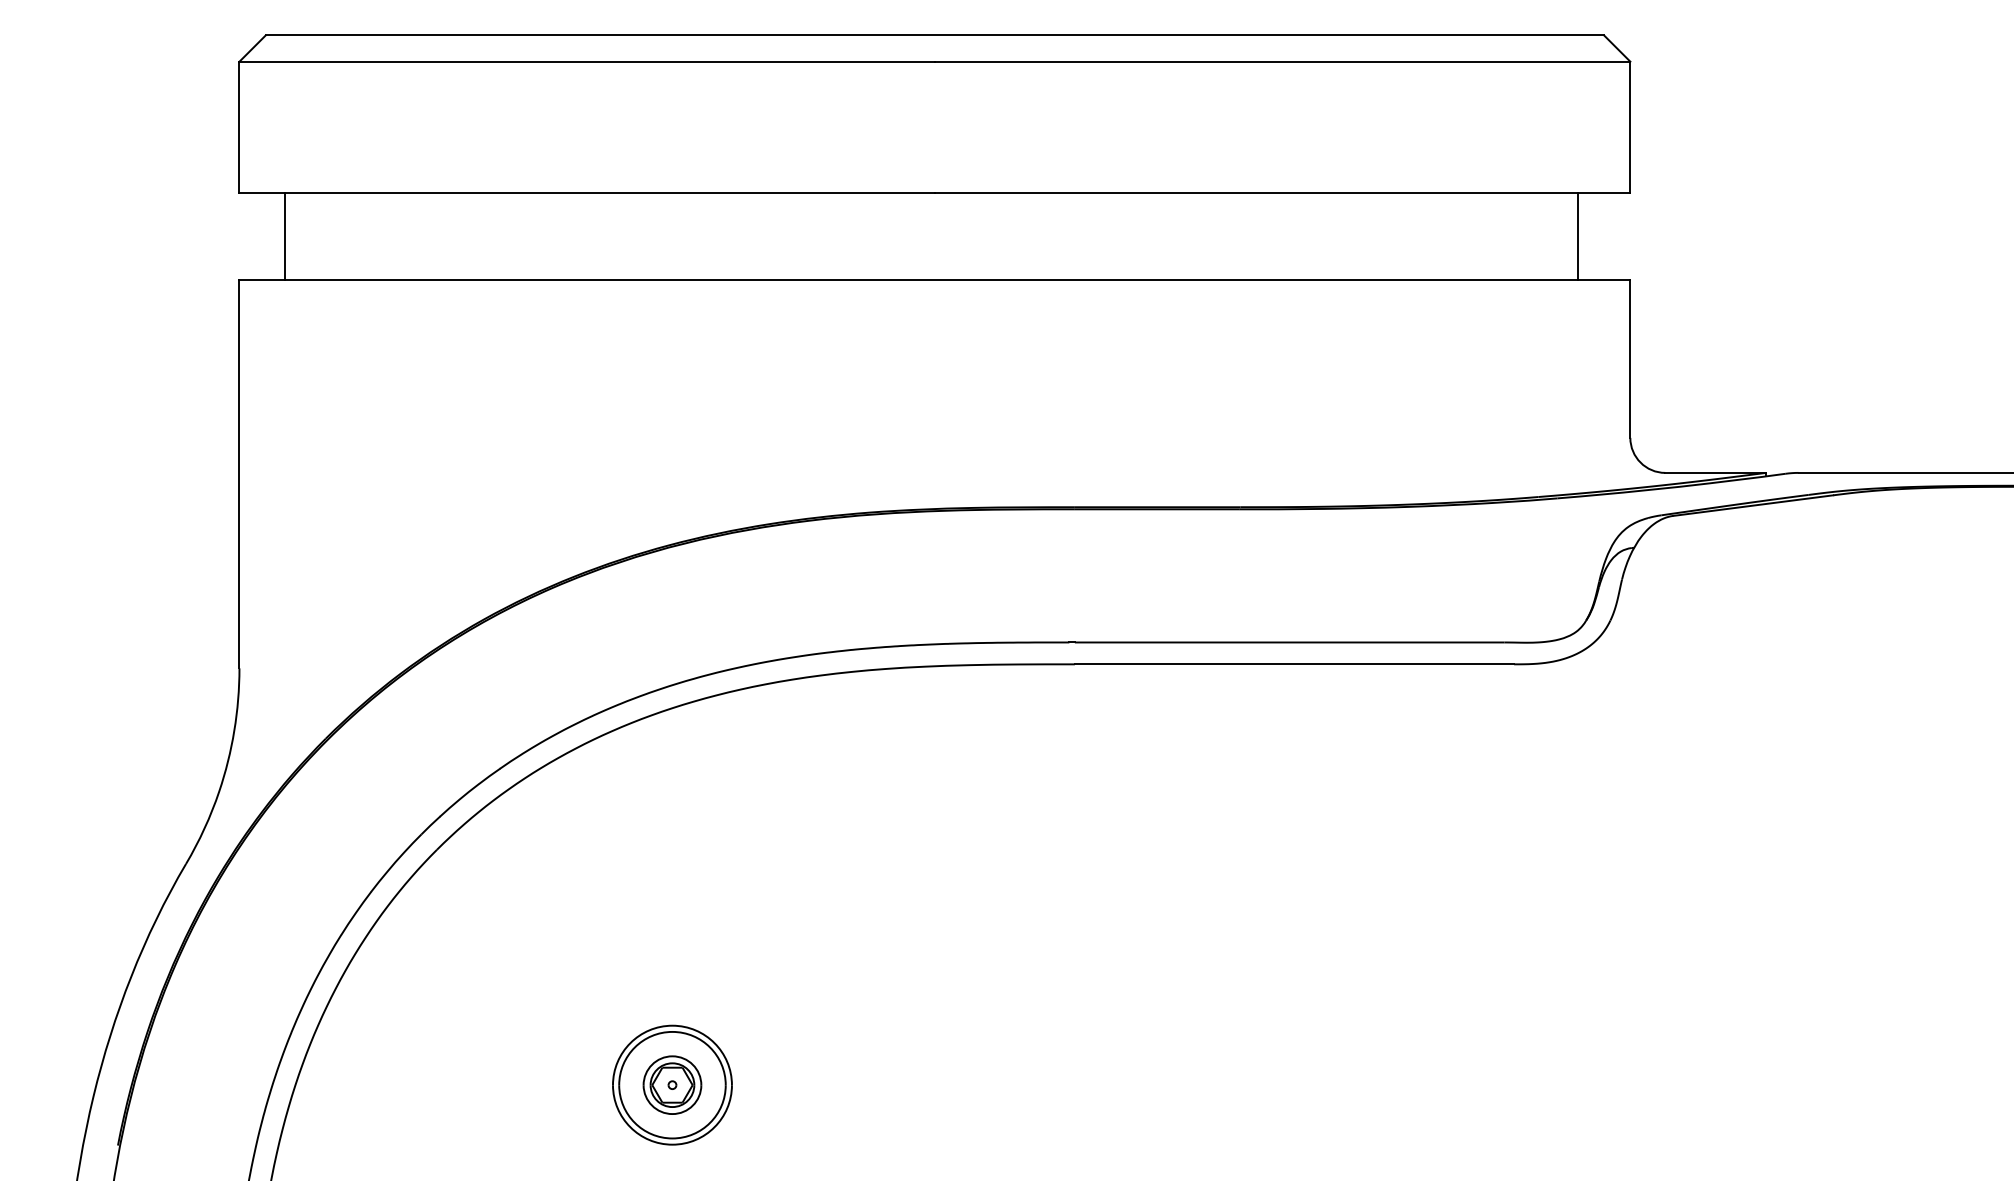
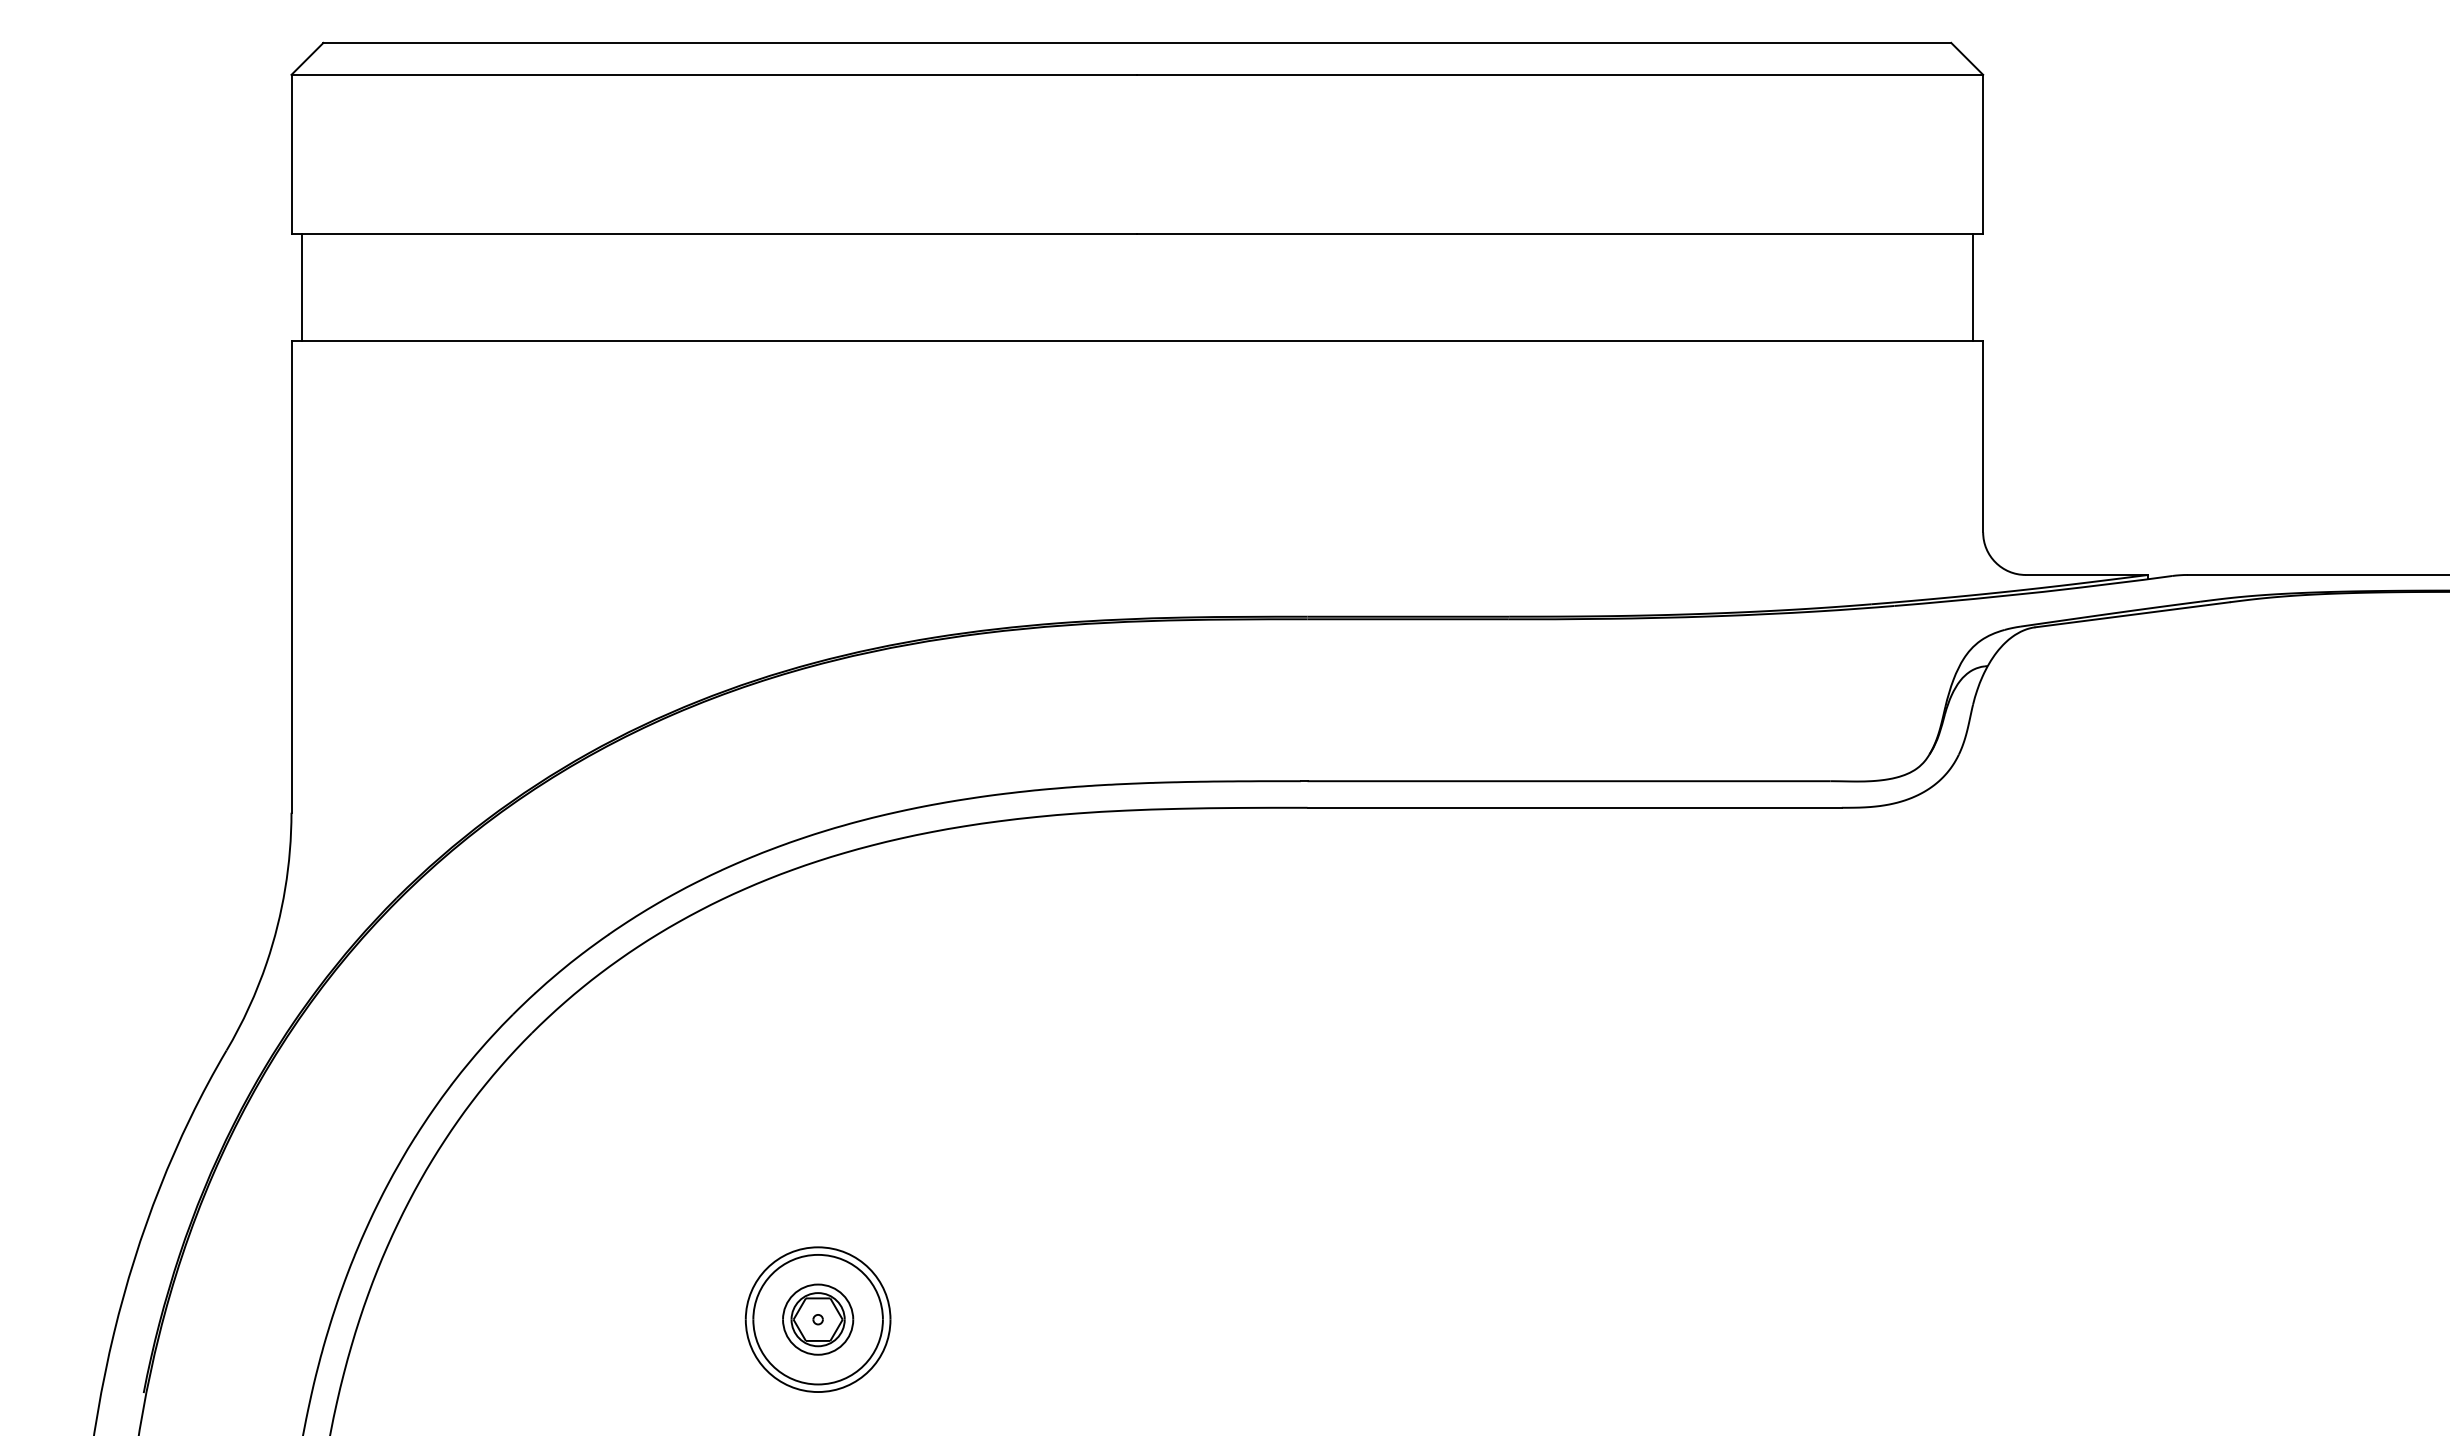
line: (285, 236) -> (302, 287), moved
line: (1578, 236) -> (1972, 287), moved

